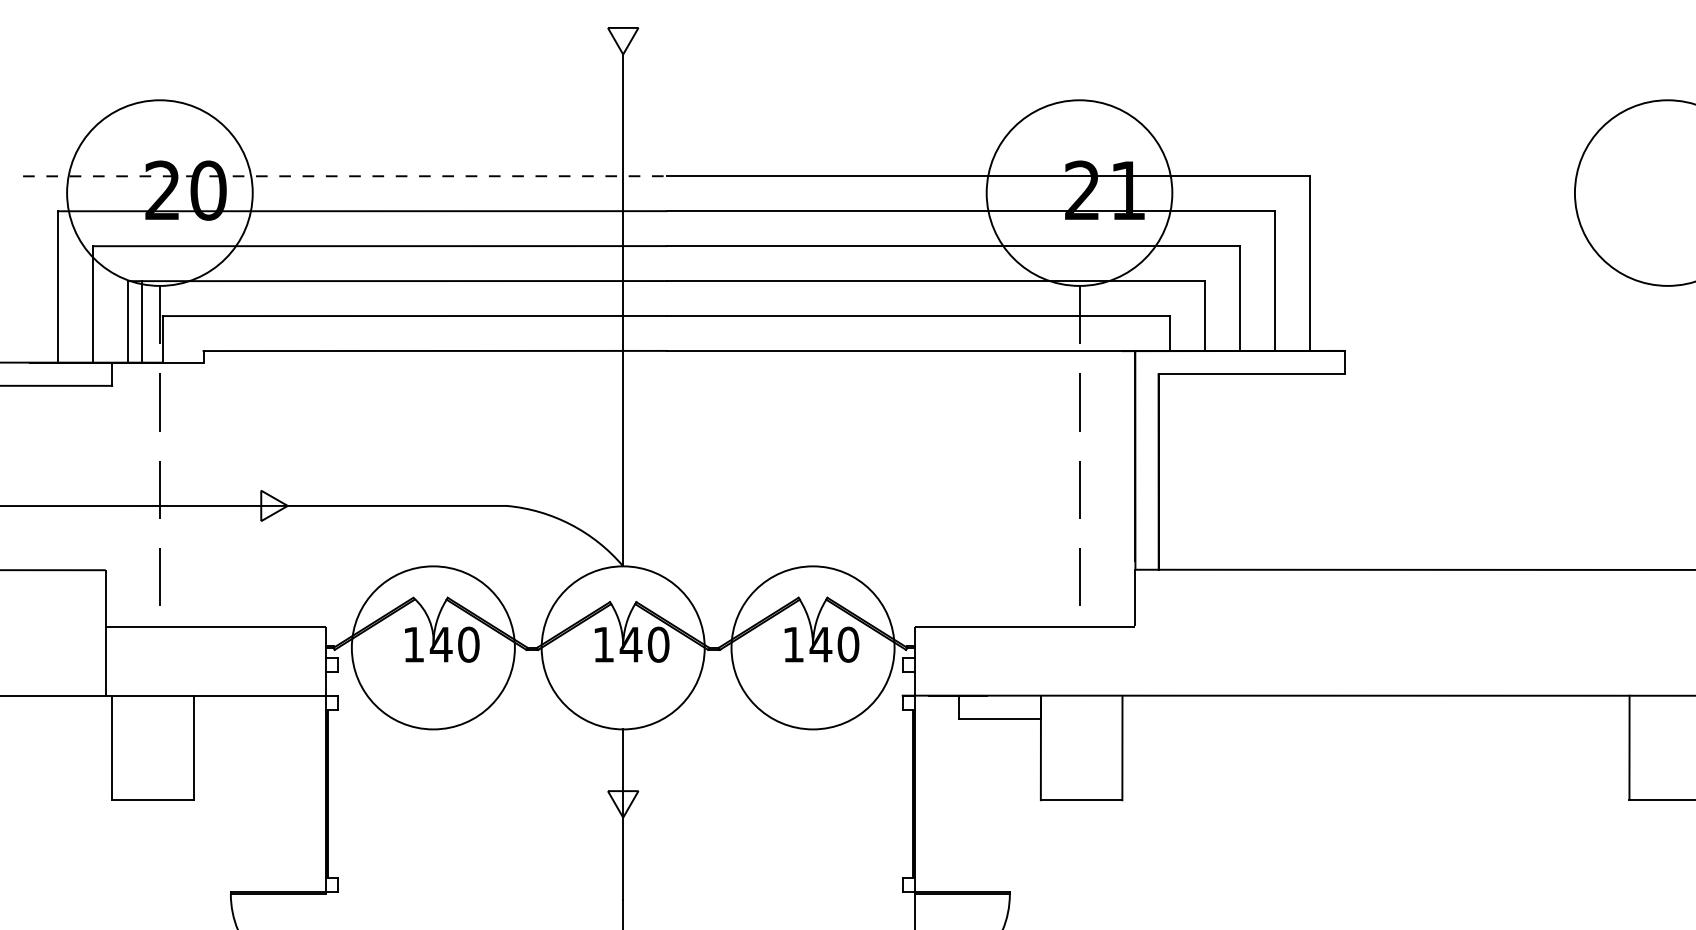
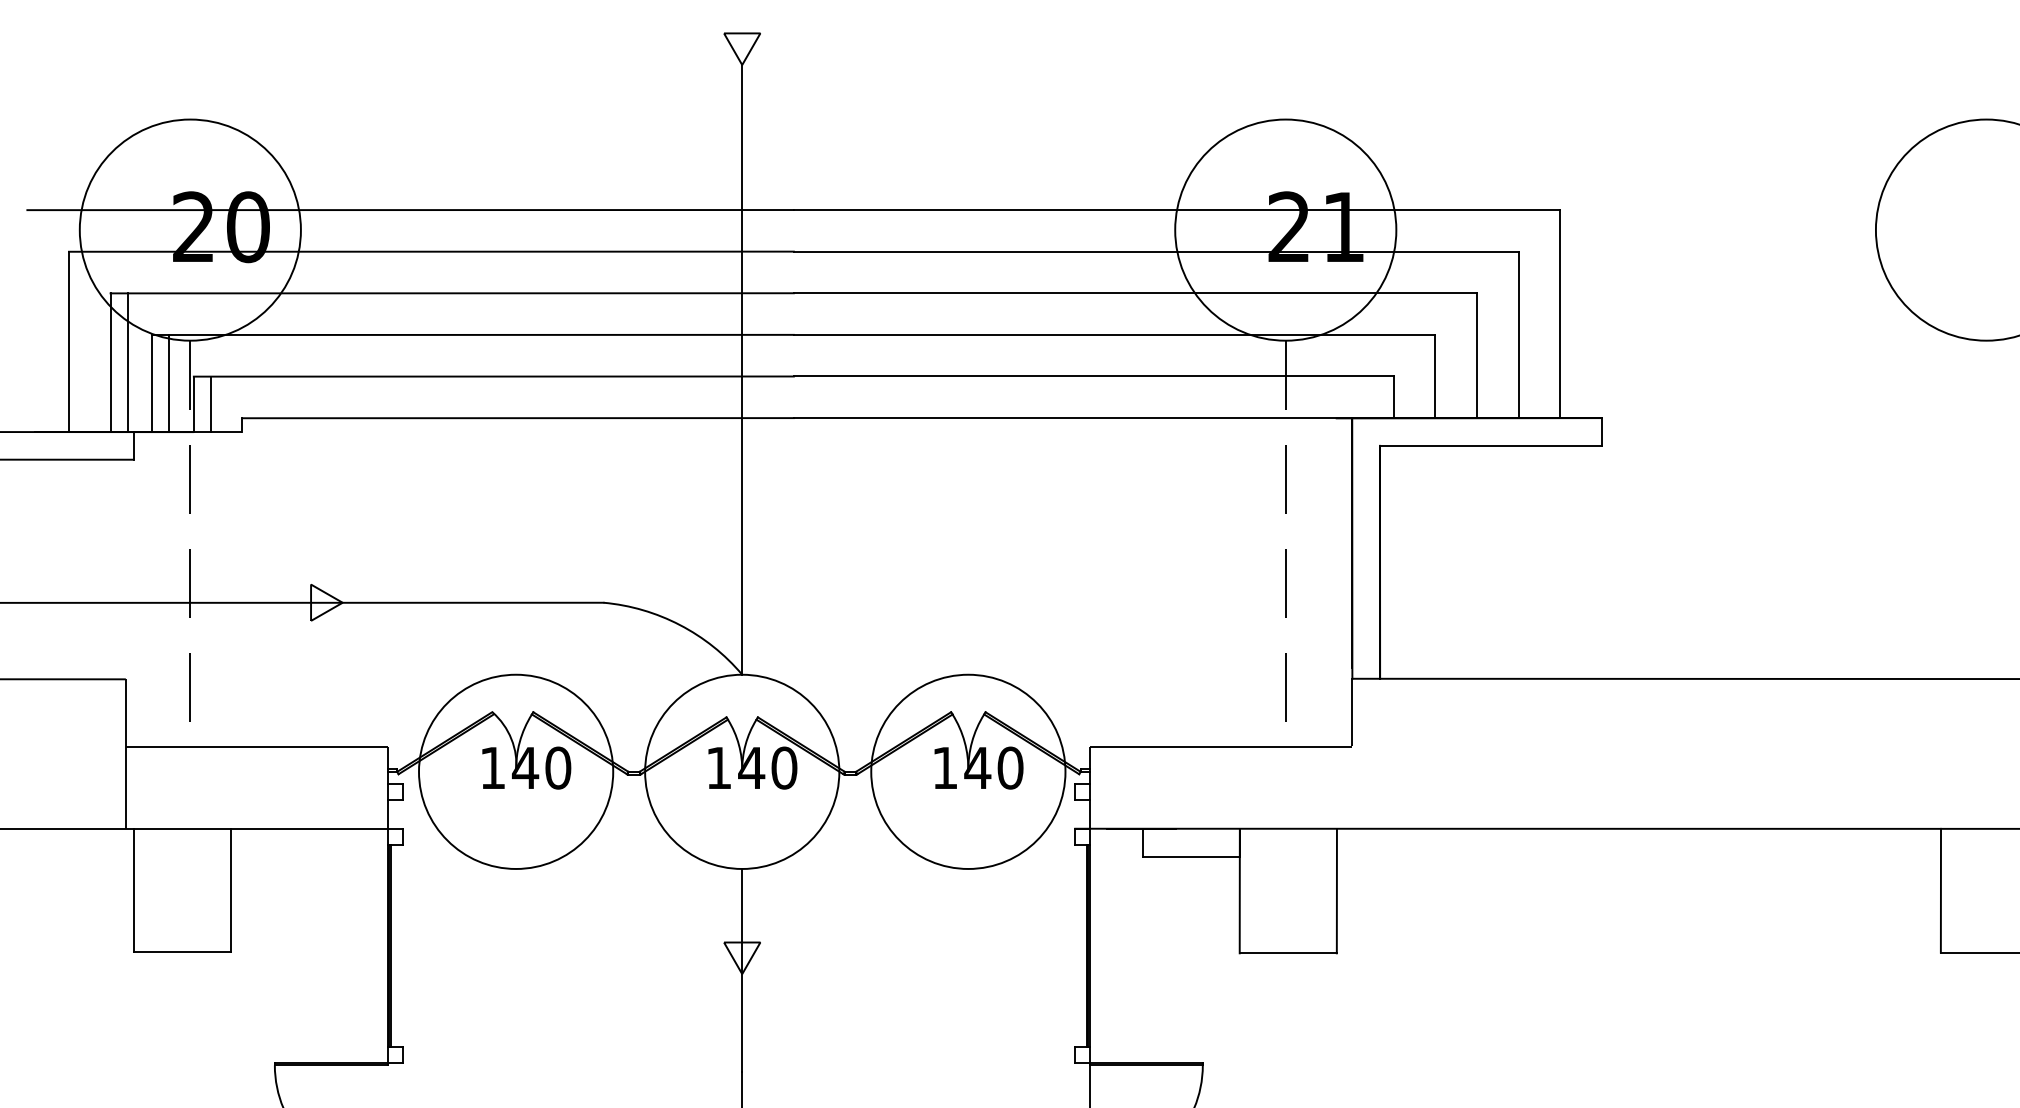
line: (345, 176) -> (411, 210), dashed -> solid
line: (107, 304) -> (127, 362), added
line: (176, 339) -> (210, 404), added

